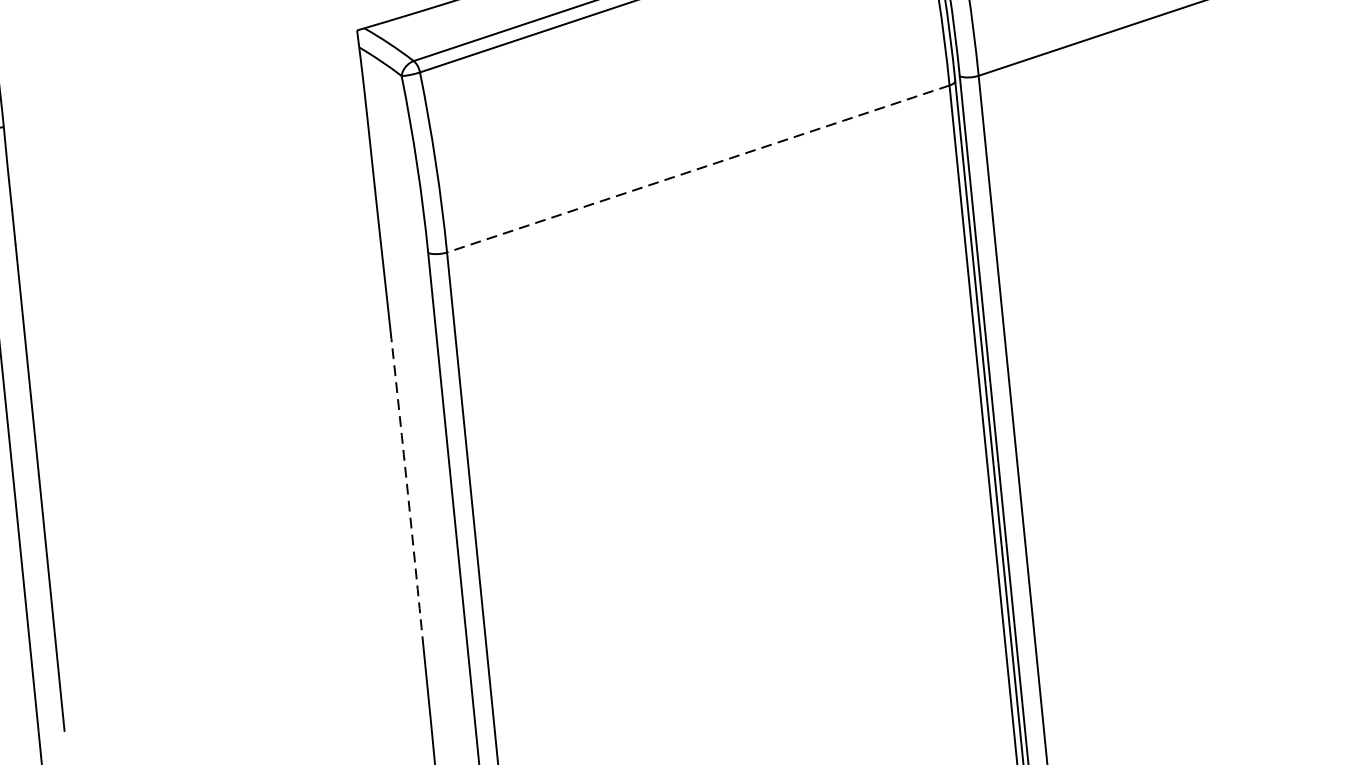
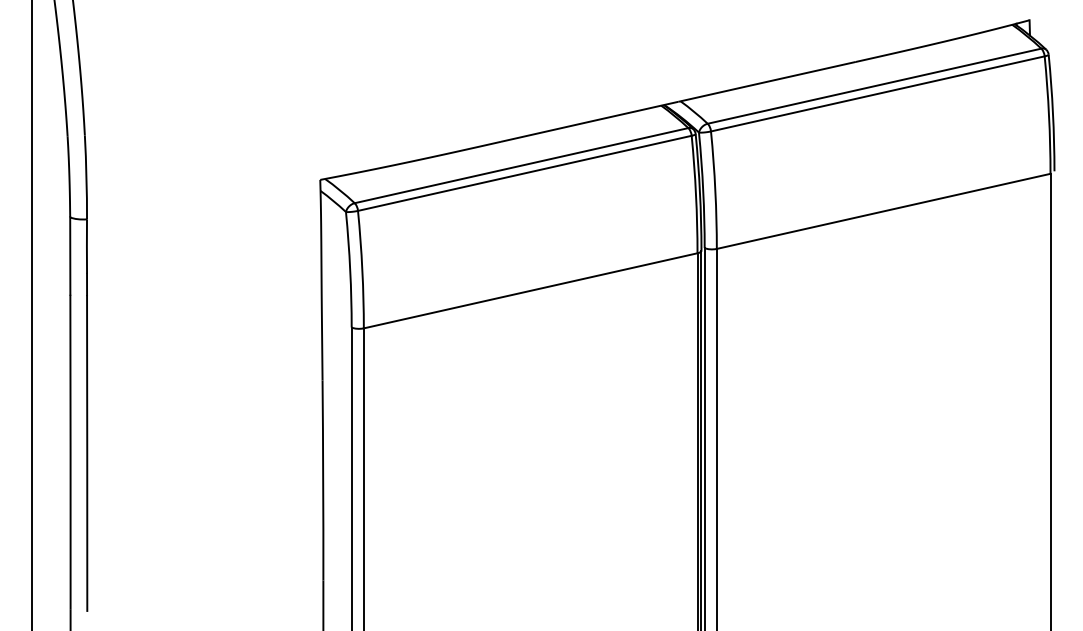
line: (697, 168) -> (530, 290), dashed -> solid
arc: (408, 493) -> (323, 480), dashed -> solid

